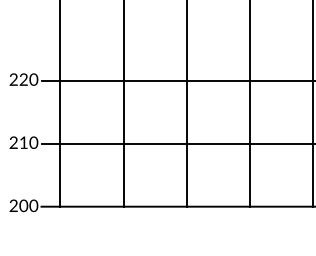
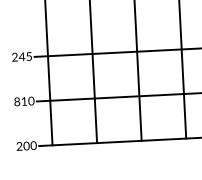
text: (28, 79) -> (25, 56), 220 -> 245
text: (13, 142) -> (17, 101), 210 -> 810

